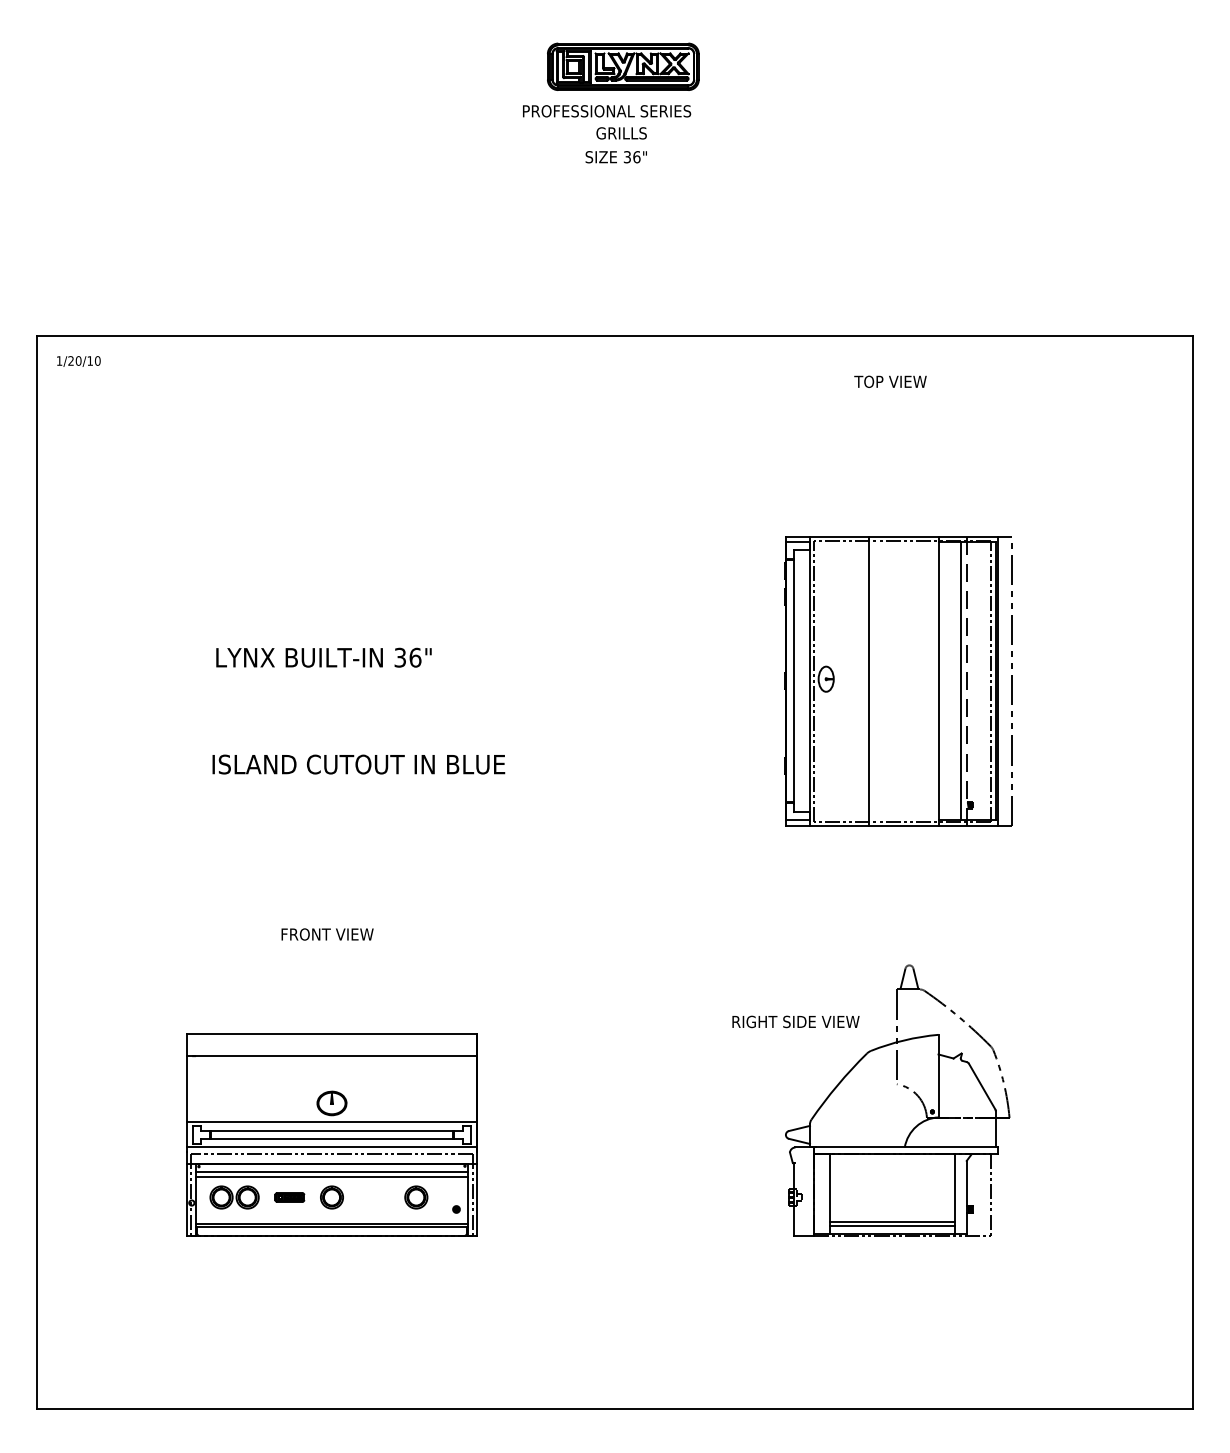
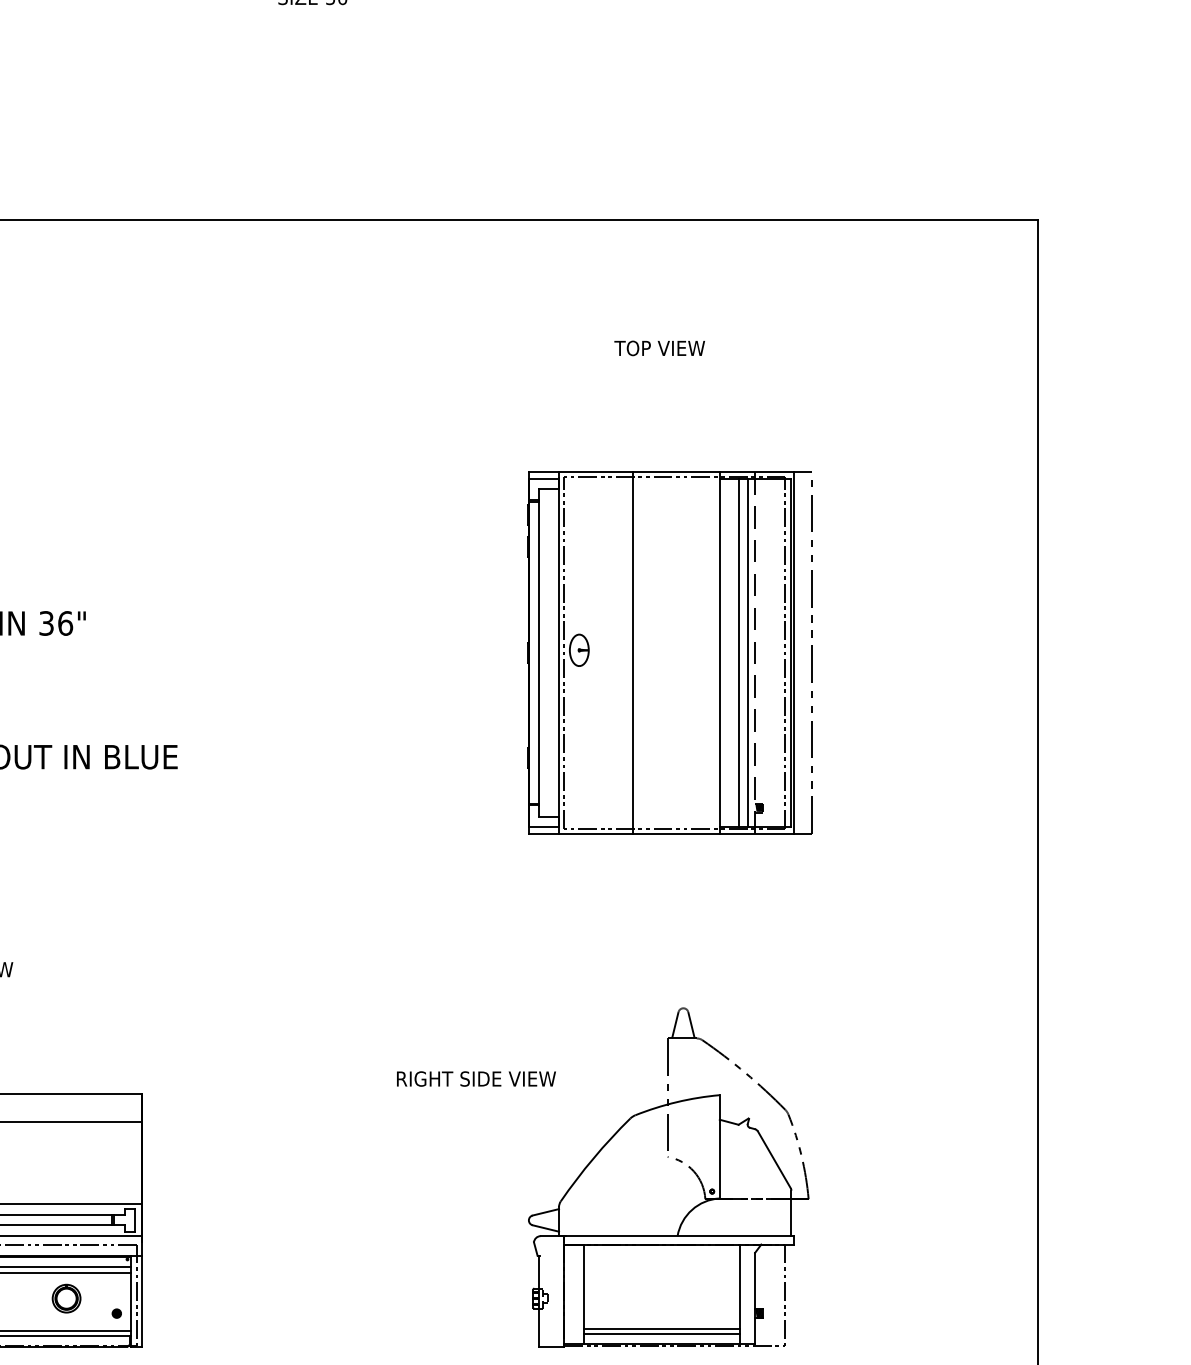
text: (890, 381) -> (659, 347), moved
line: (953, 681) -> (738, 653), added
text: (795, 1021) -> (475, 1078), moved

